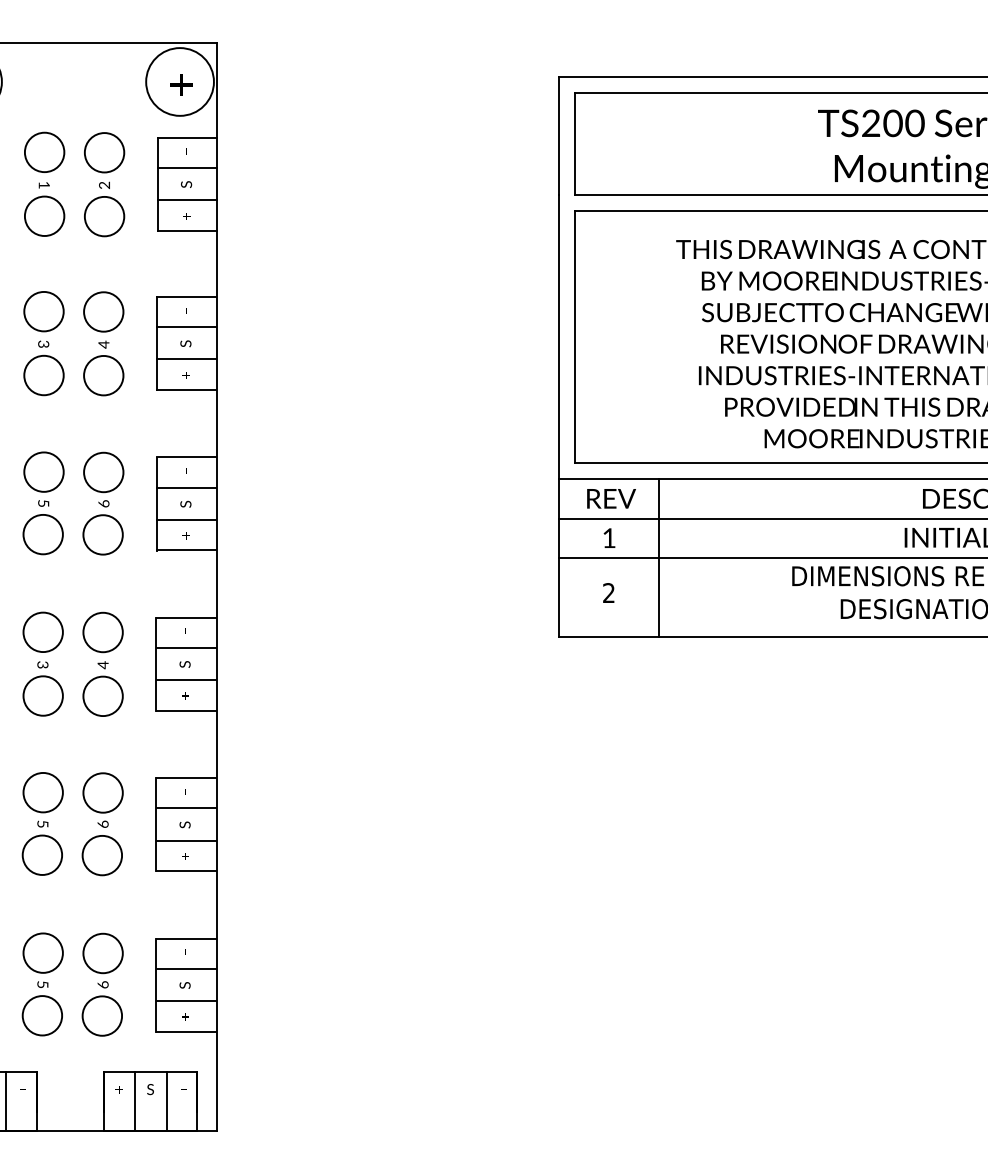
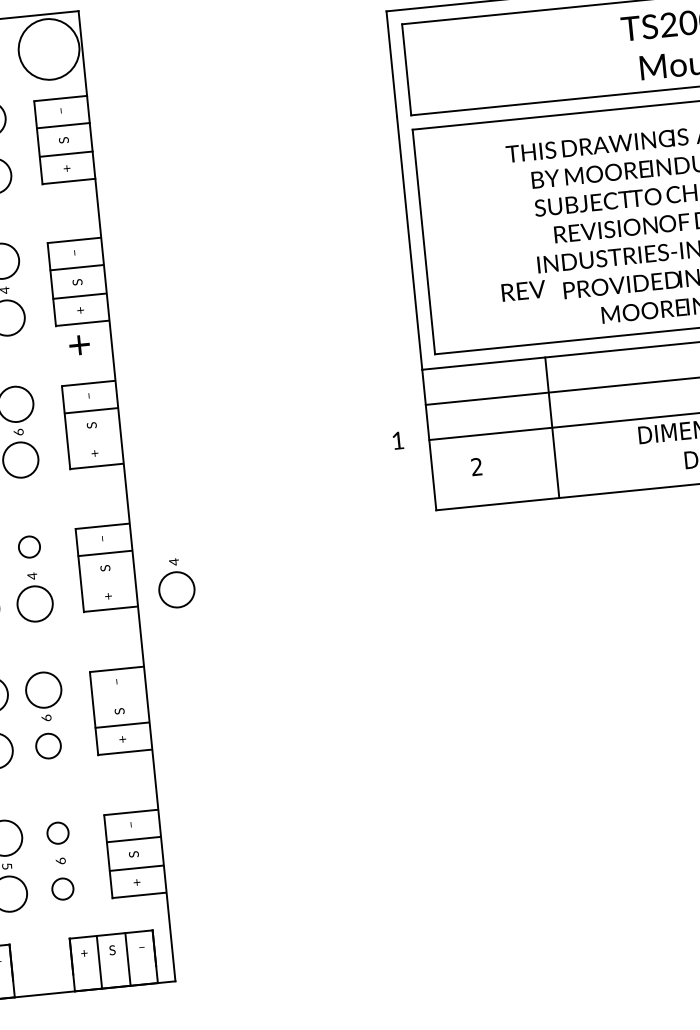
text: (181, 84) -> (79, 344), moved
text: (611, 498) -> (523, 290), moved
line: (186, 519) -> (93, 438), removed
text: (609, 537) -> (398, 440), moved
line: (659, 557) -> (552, 427), moved
circle: (102, 632) -> (28, 547), size x0.6
line: (185, 680) -> (107, 582), removed
part: (261, 688) -> (175, 582), added
line: (185, 808) -> (118, 696), removed
circle: (101, 855) -> (47, 746), size x0.7
circle: (102, 953) -> (57, 833), size x0.6
circle: (102, 1015) -> (62, 888), size x0.6

